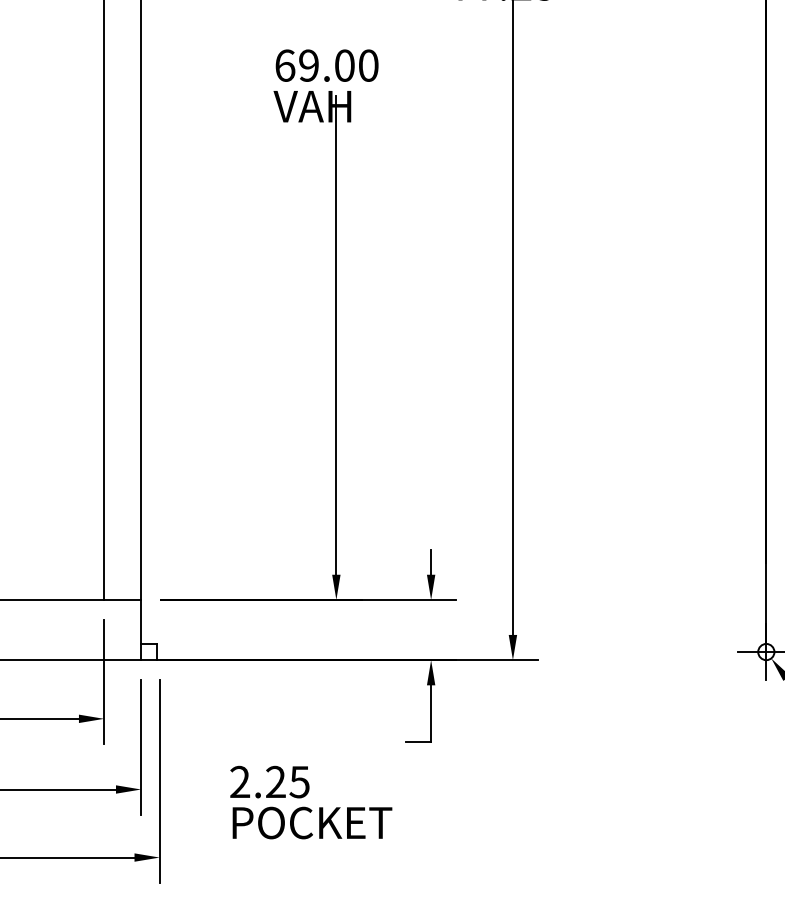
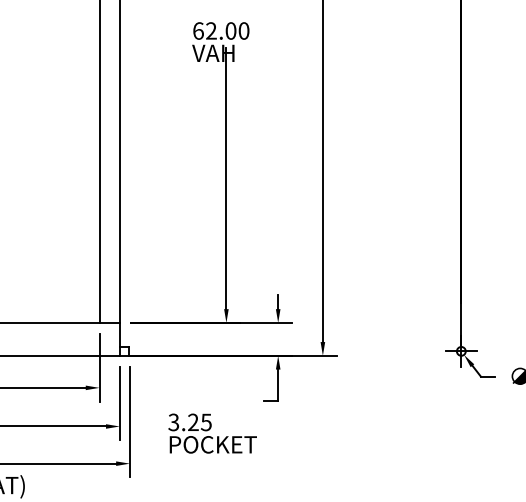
text: (309, 64) -> (211, 30), 69.00 -> 62.00
text: (239, 782) -> (173, 422), 2.25 -> 3.25

